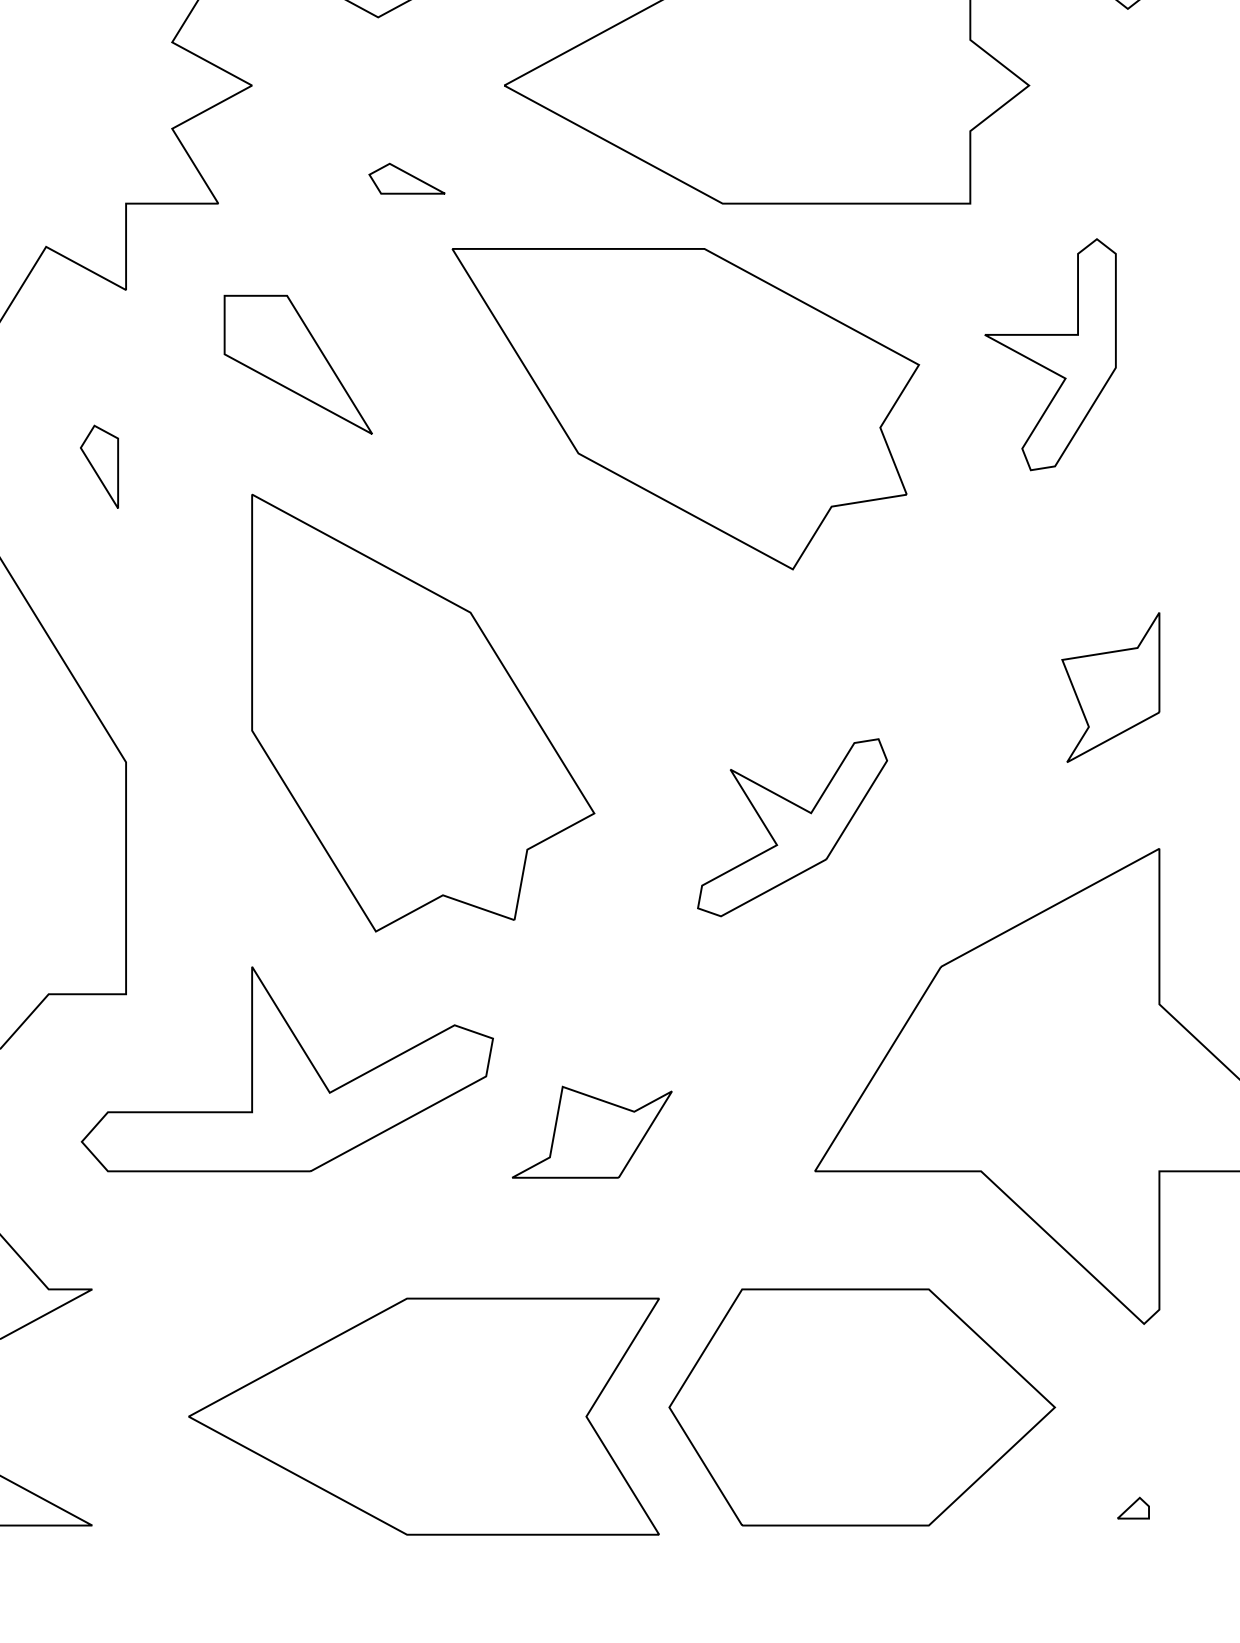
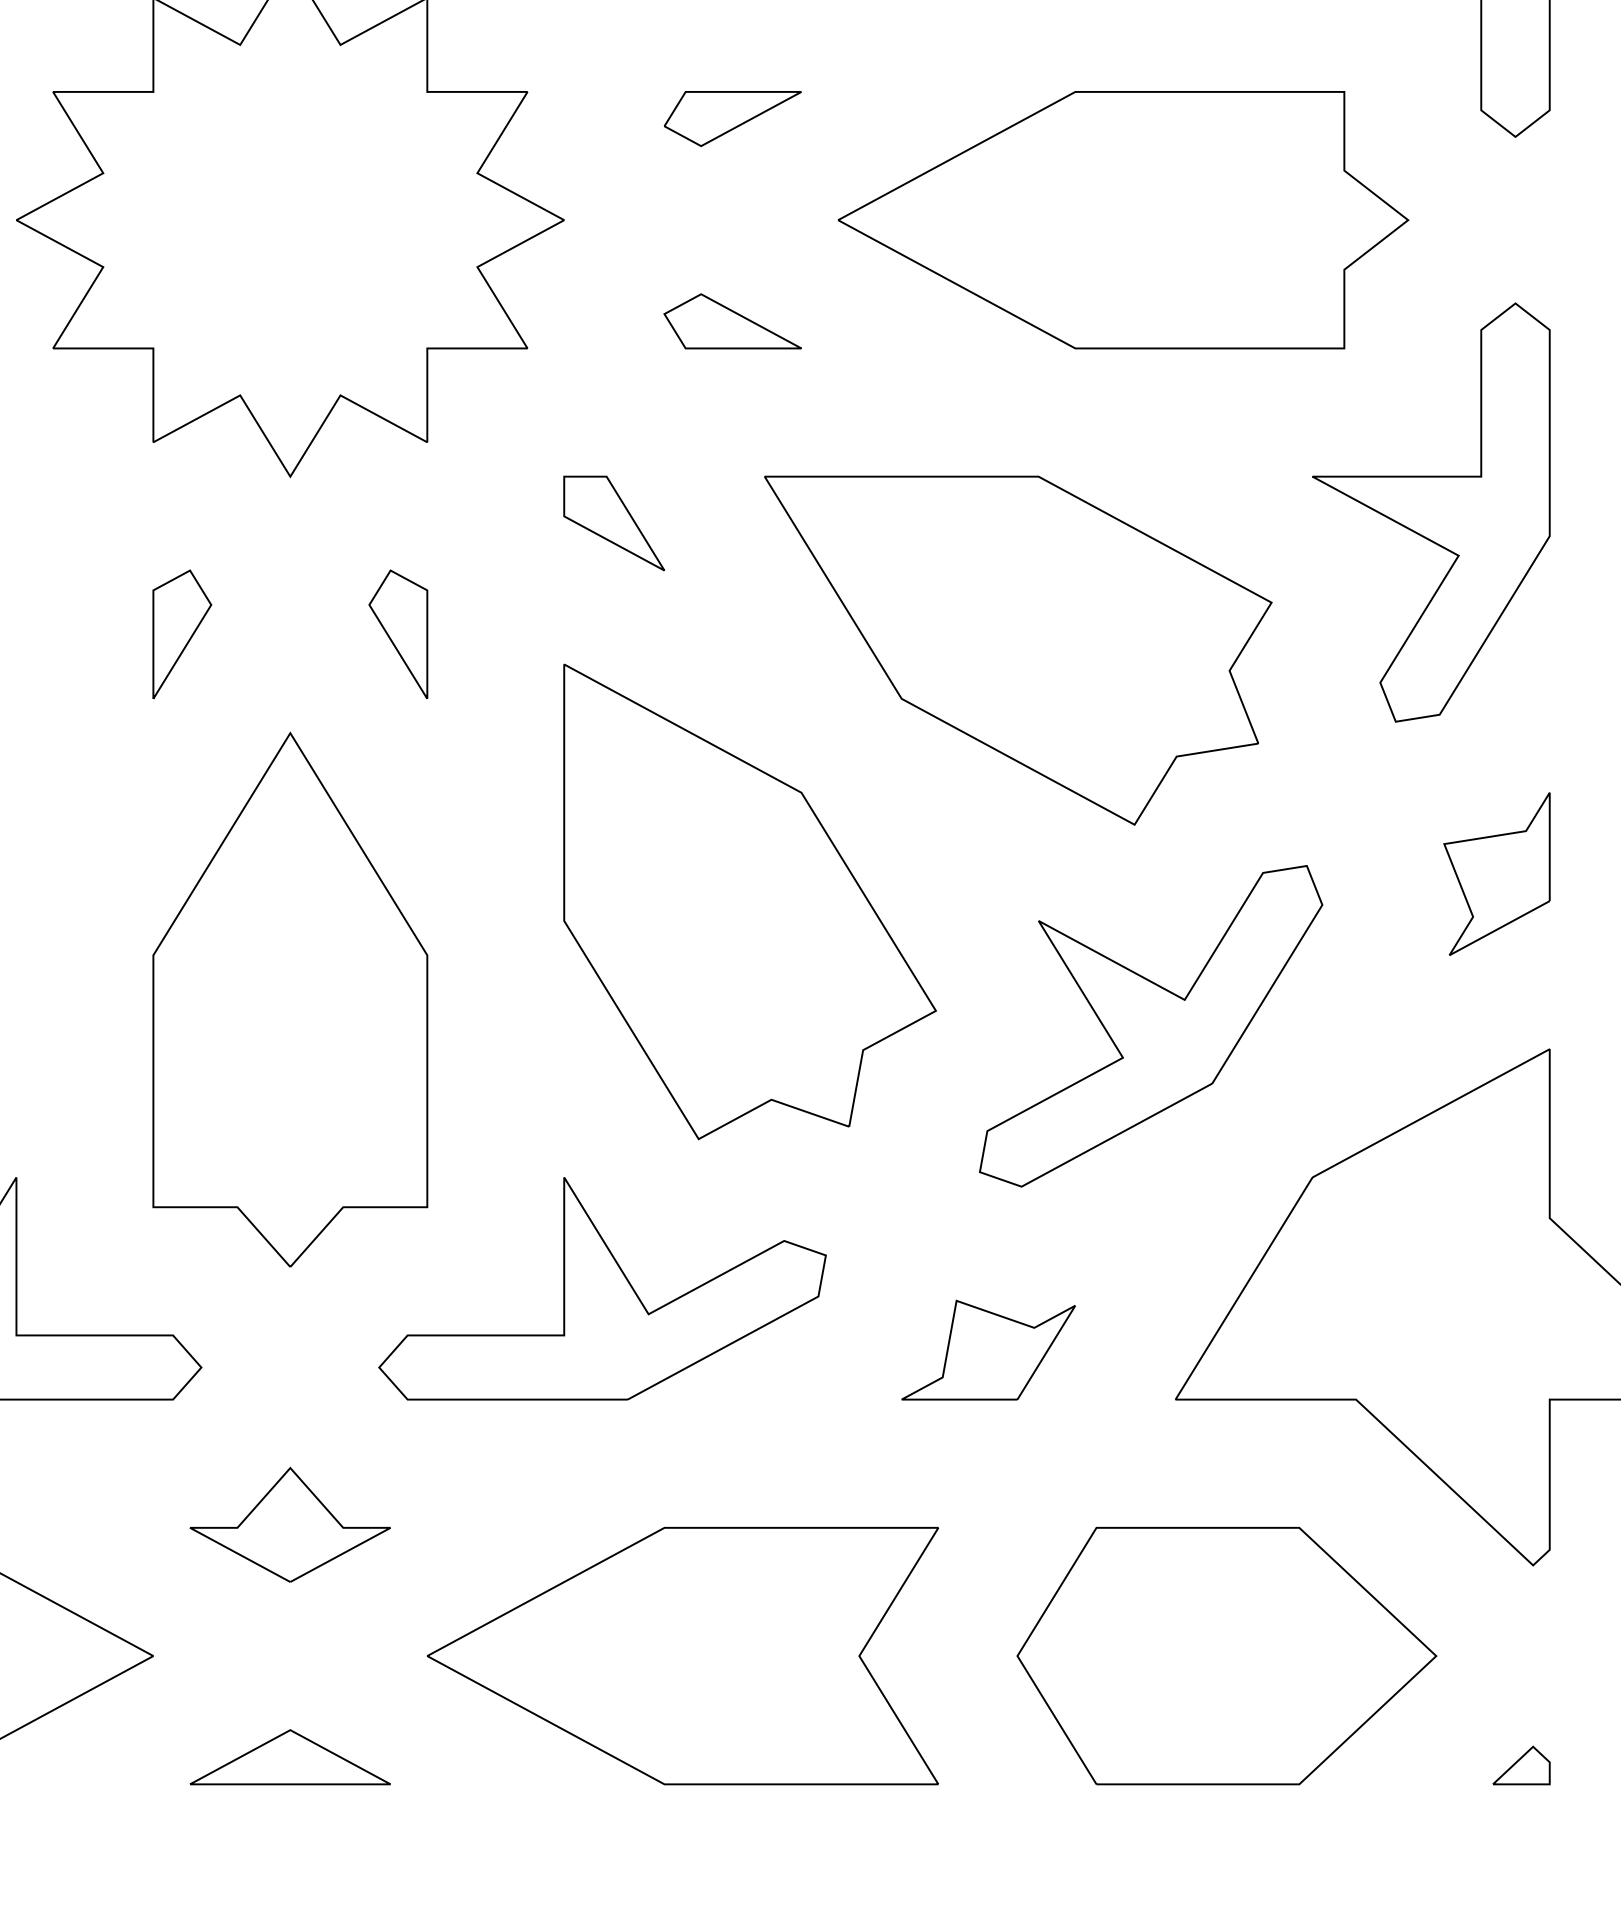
part: (407, 178) -> (732, 321), size x1.67
part: (1050, 354) -> (1431, 512), size x1.67
part: (297, 364) -> (613, 523), size x0.62
part: (685, 408) -> (1018, 650), moved
part: (99, 466) -> (398, 634), size x1.43
part: (792, 827) -> (1151, 1026), size x1.67
part: (592, 1131) -> (988, 1349), moved
part: (423, 1417) -> (682, 1656), moved
part: (1133, 1508) -> (1521, 1765), size x1.67

